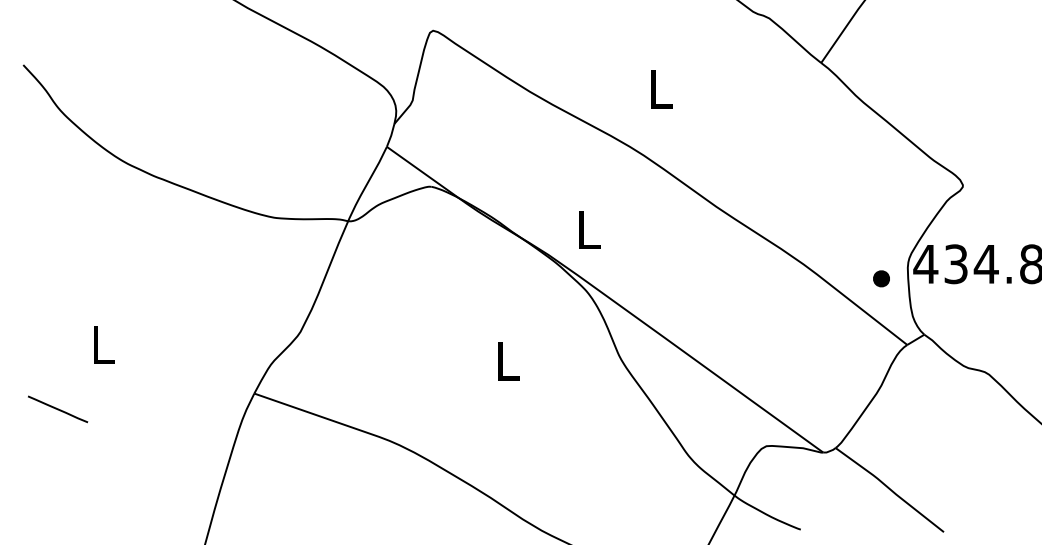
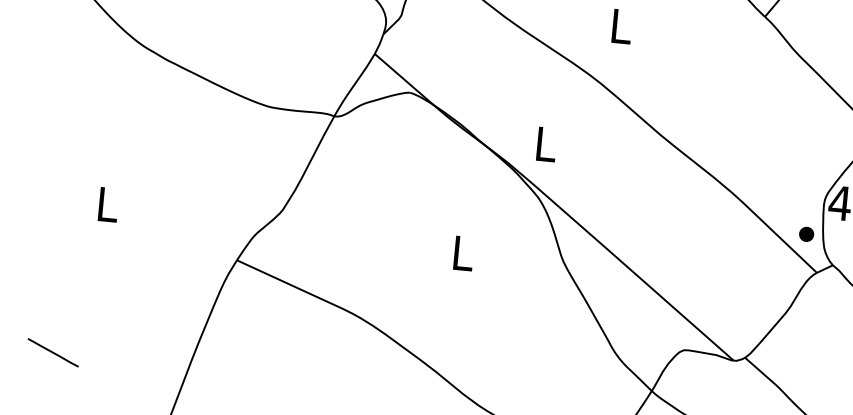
part: (881, 278) -> (806, 234), moved
line: (58, 409) -> (53, 352), moved

